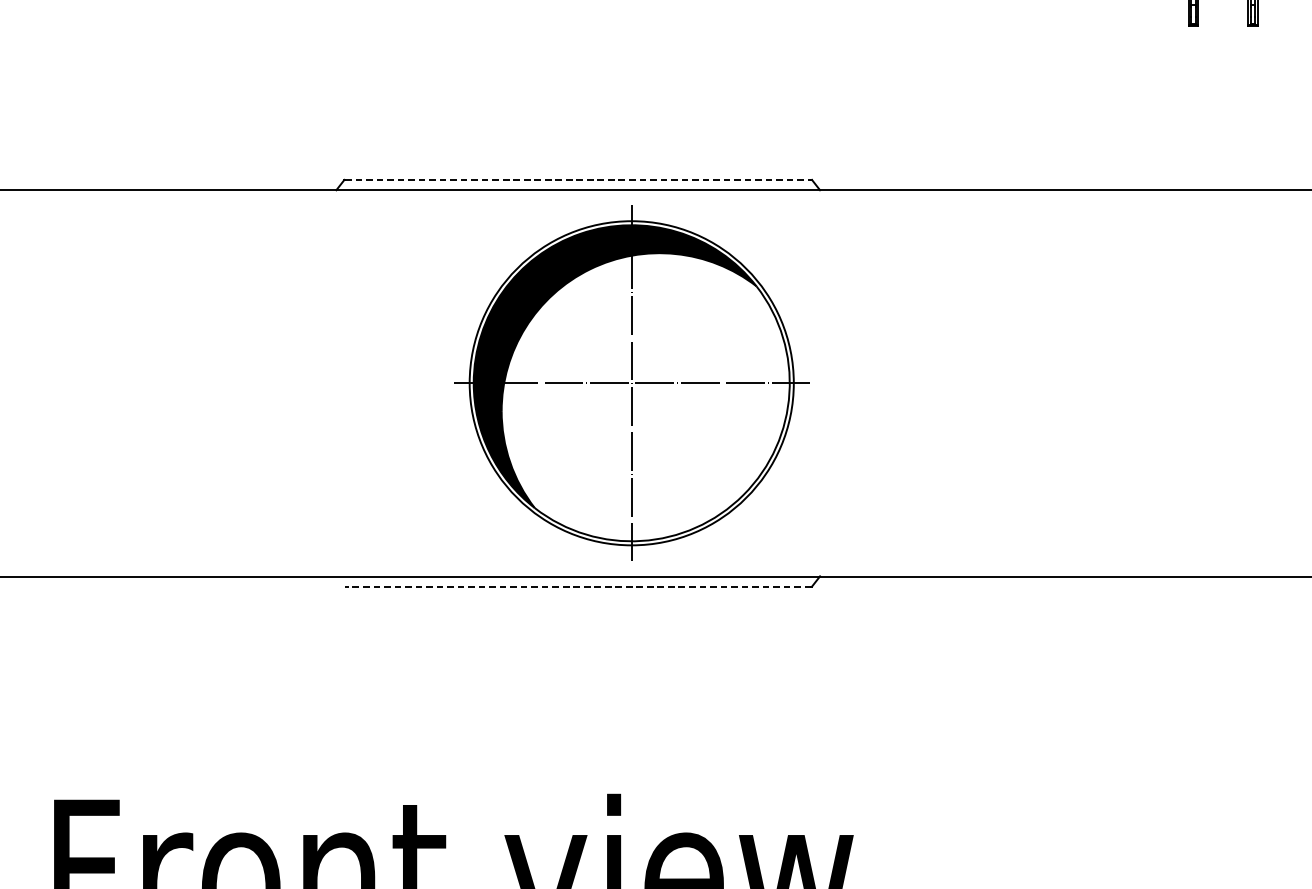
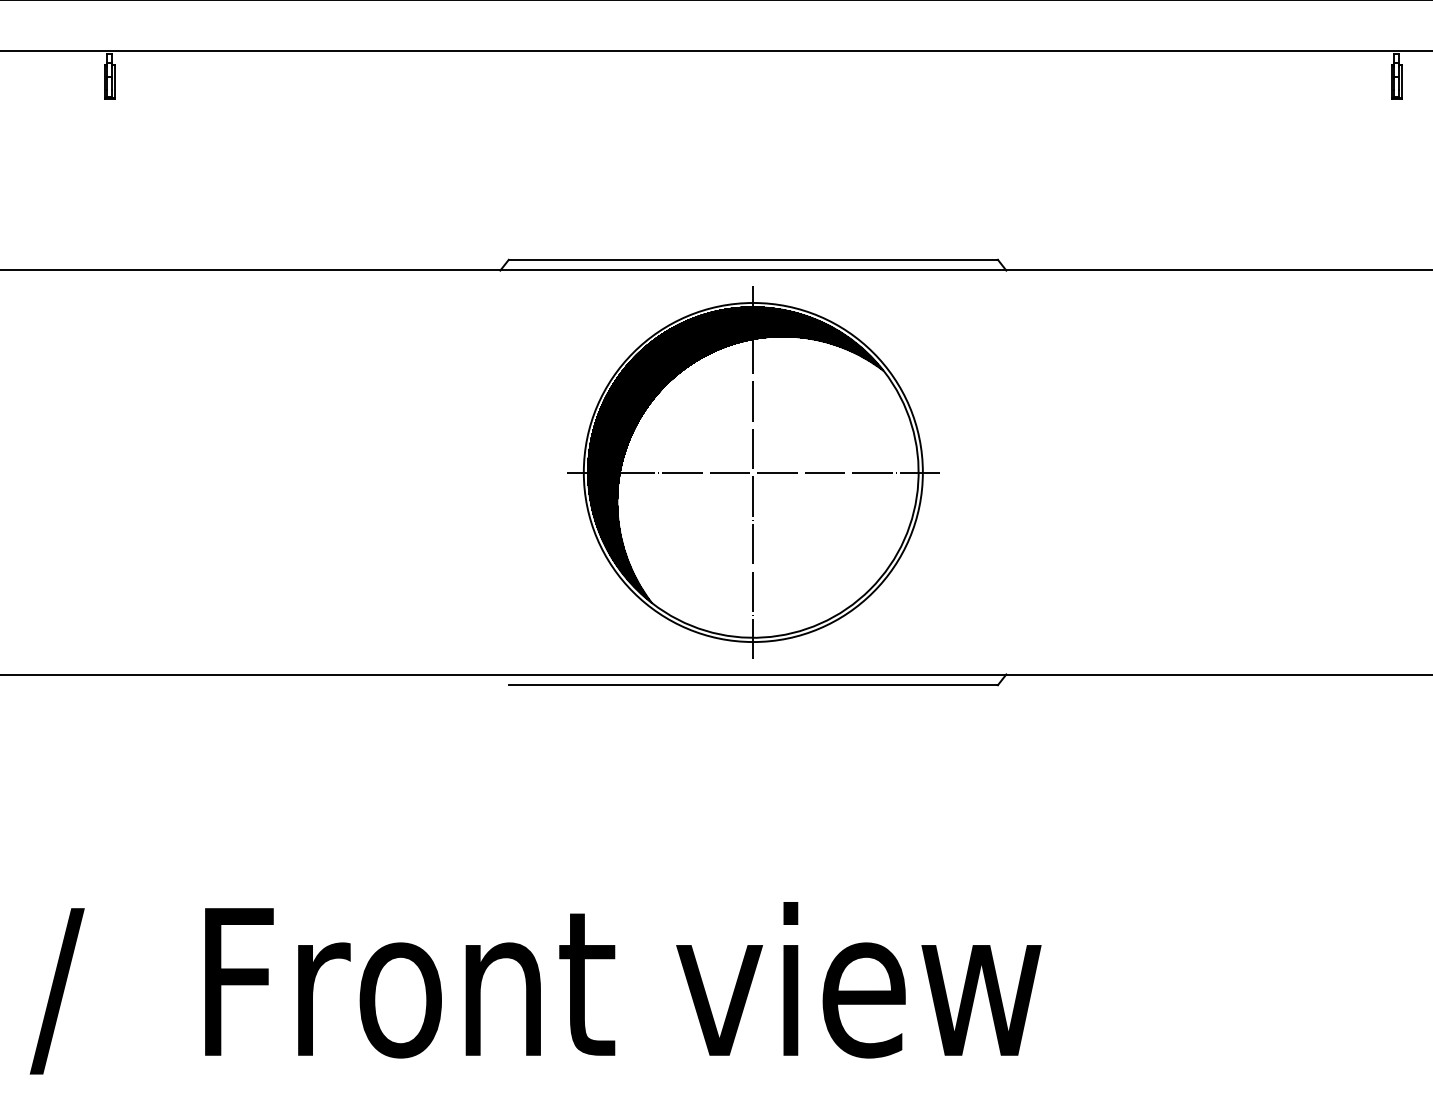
line: (578, 179) -> (753, 259), dashed -> solid
part: (631, 383) -> (753, 472), moved
line: (578, 586) -> (753, 685), dashed -> solid

